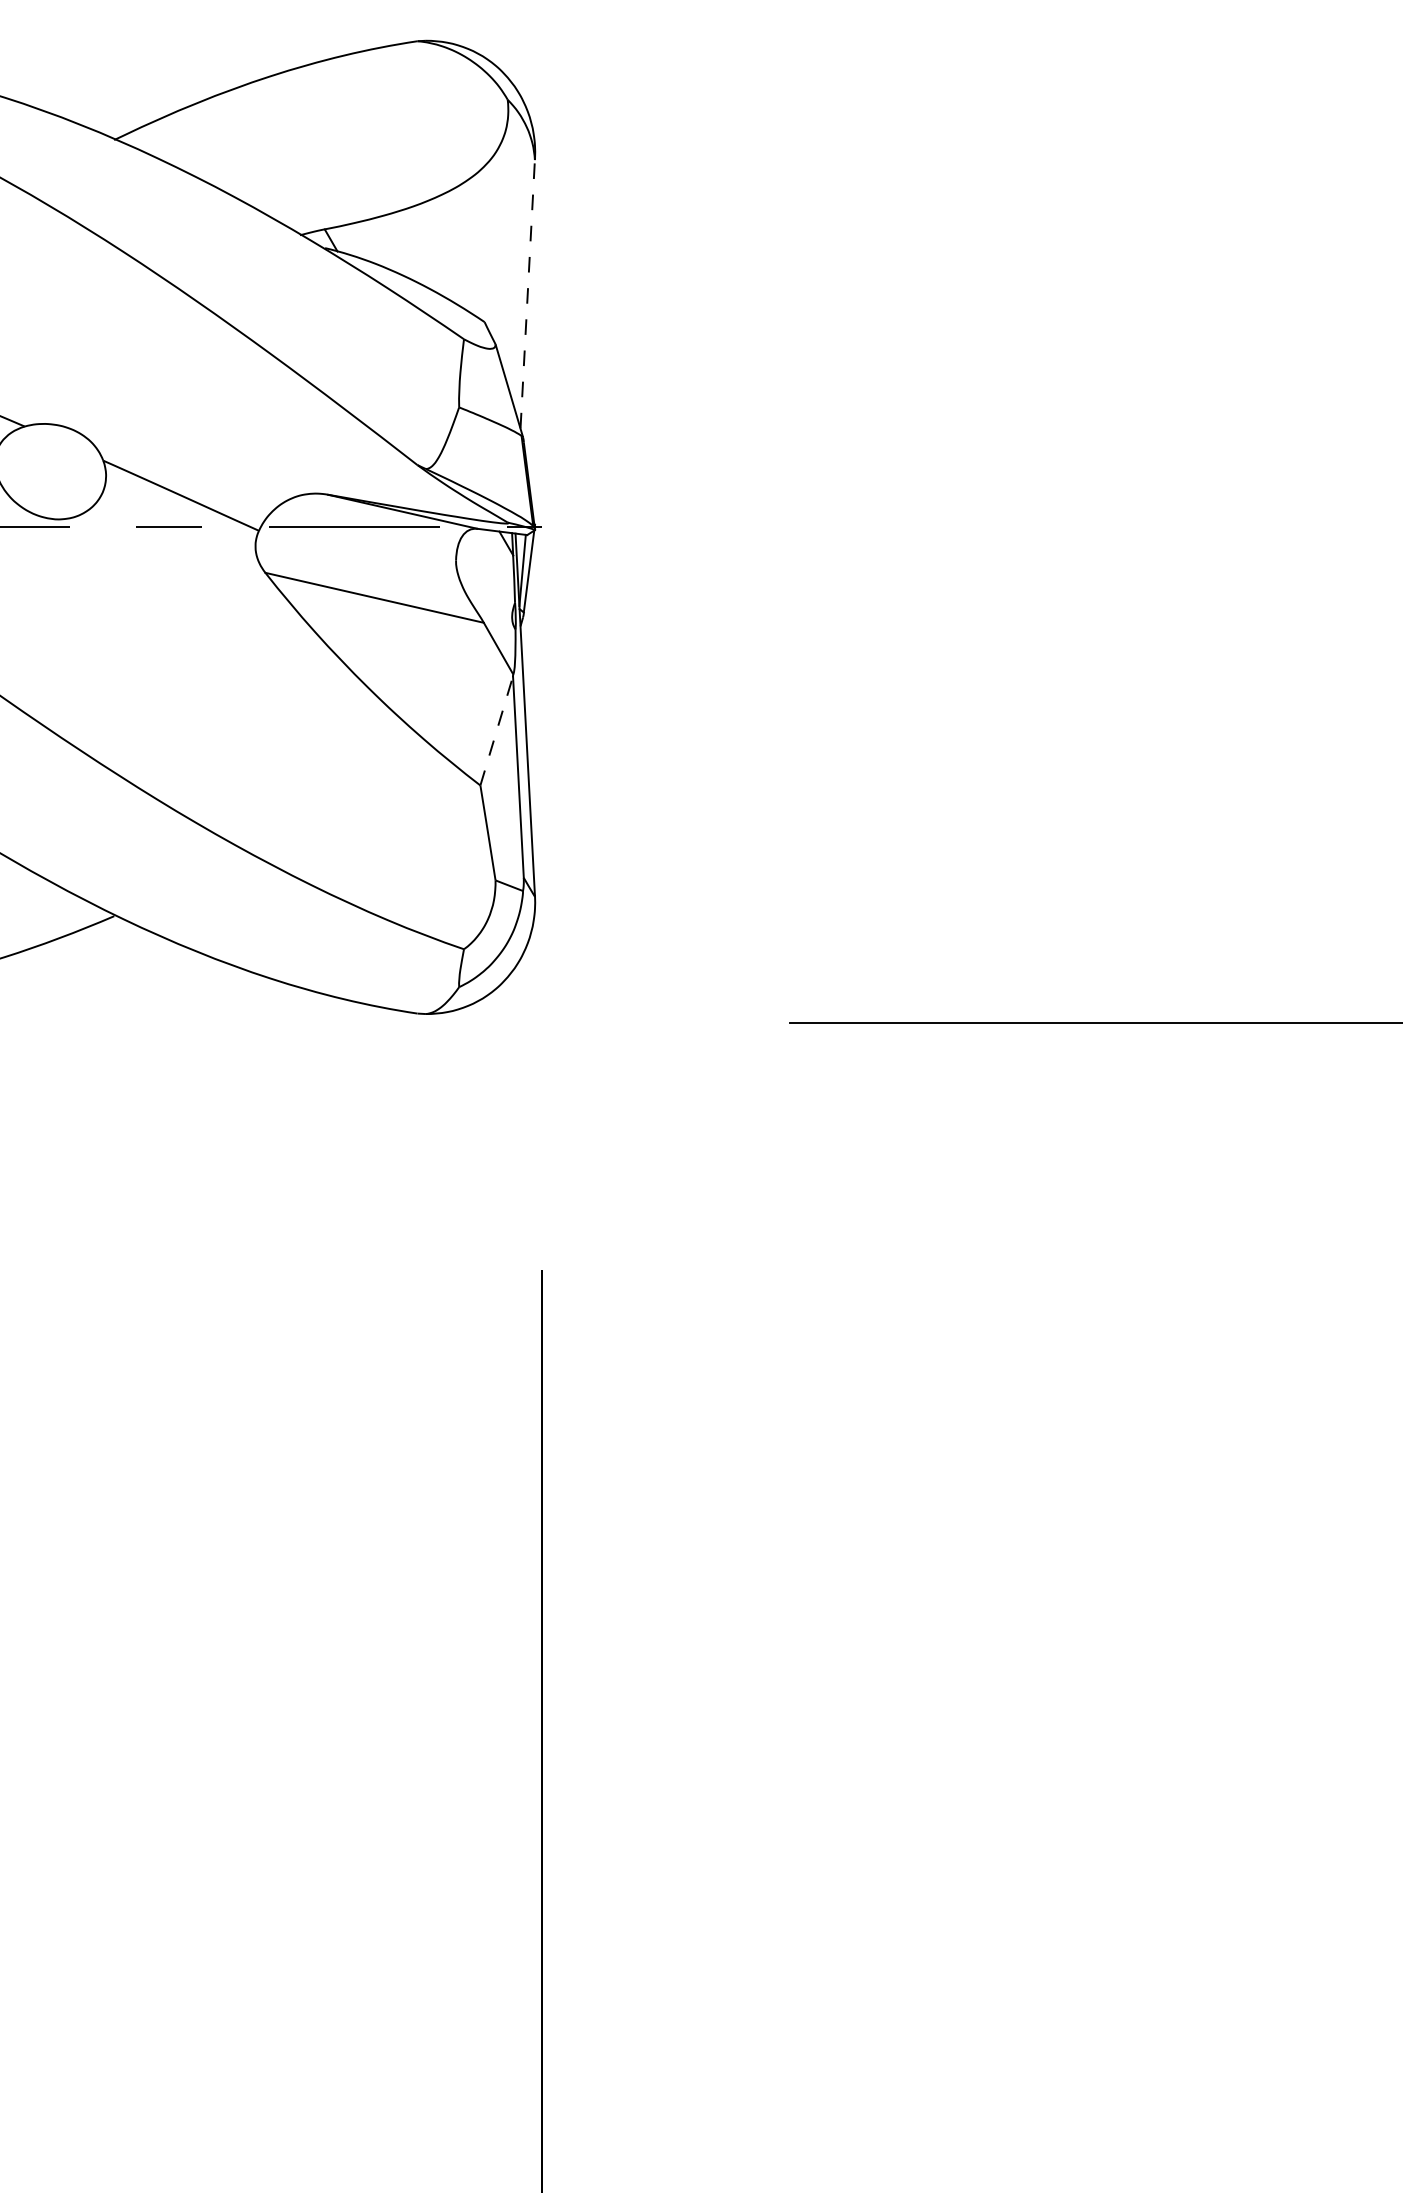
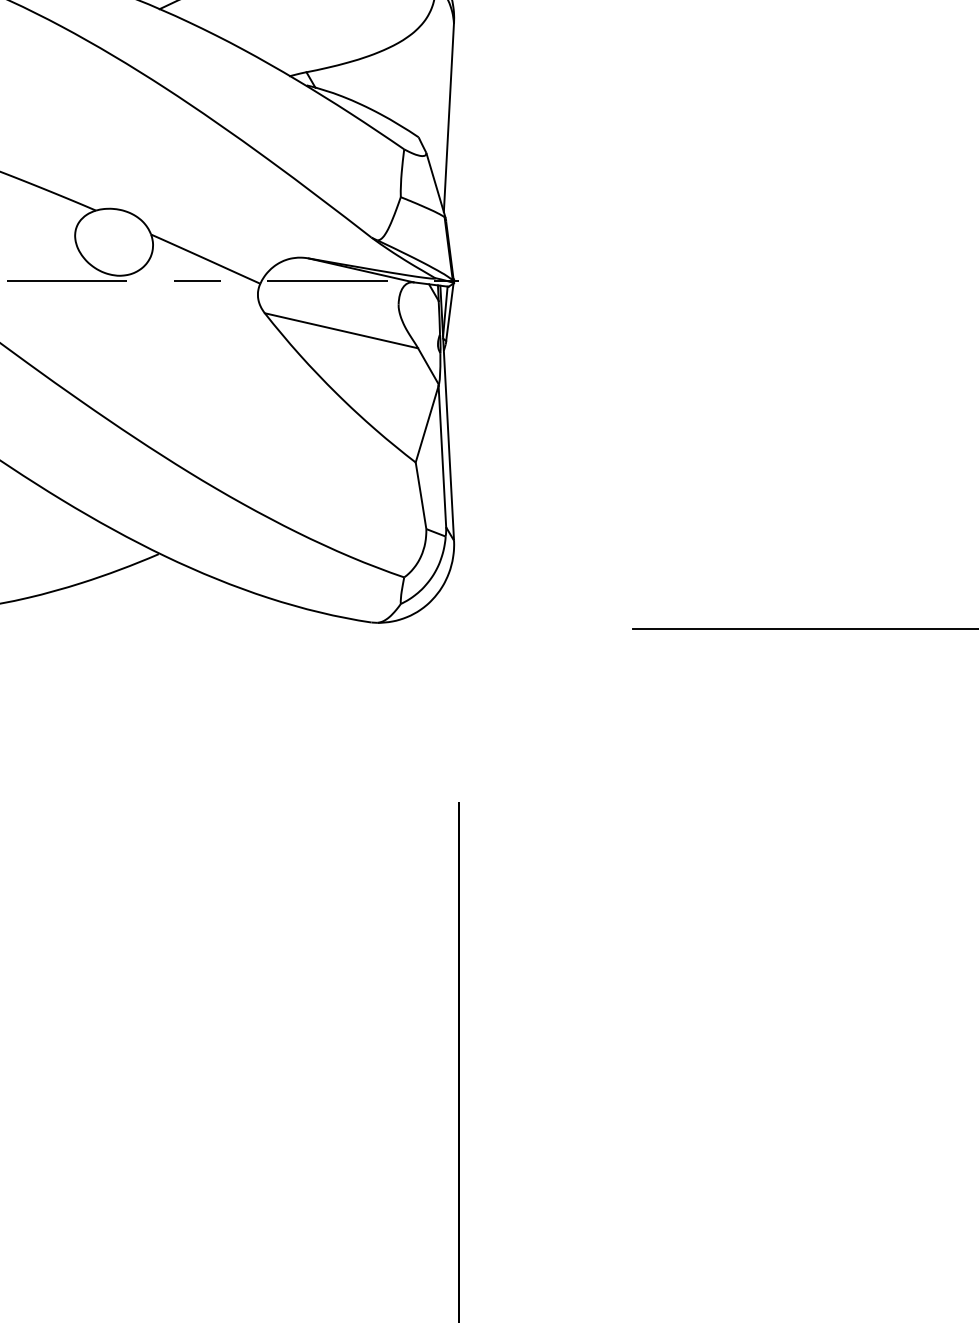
line: (527, 293) -> (448, 117), dashed -> solid
line: (496, 730) -> (427, 423), dashed -> solid

